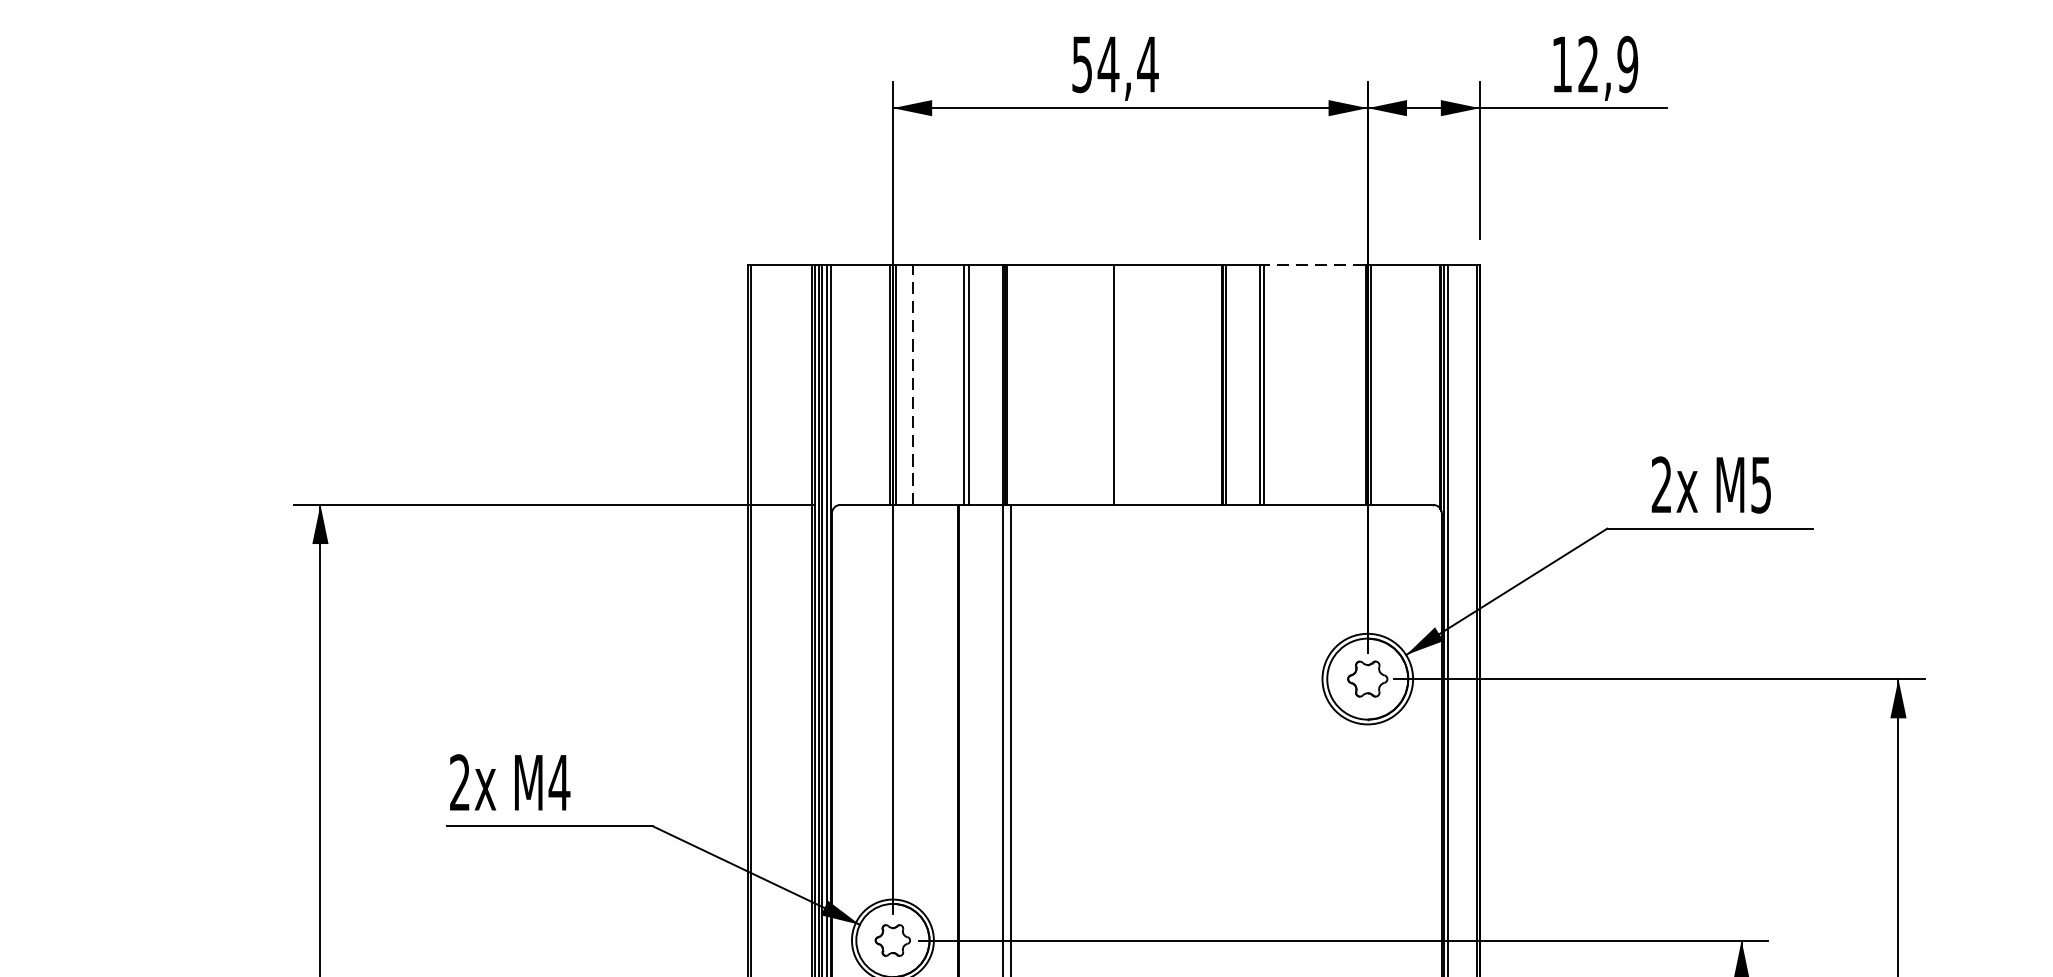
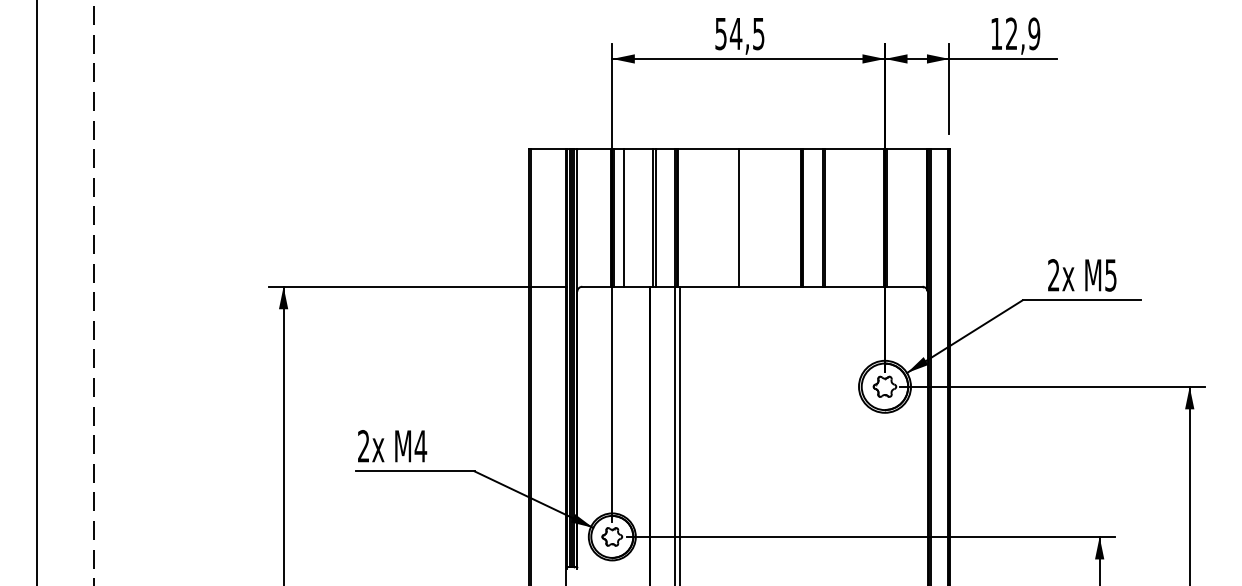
text: (1147, 65) -> (758, 34), 54,4 -> 54,5
line: (1314, 265) -> (854, 149), dashed -> solid
line: (912, 384) -> (623, 217), dashed -> solid

